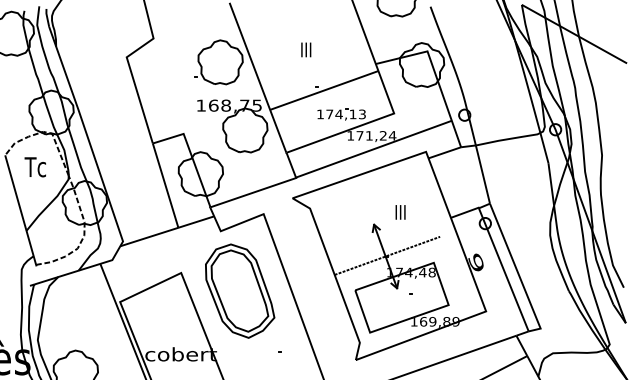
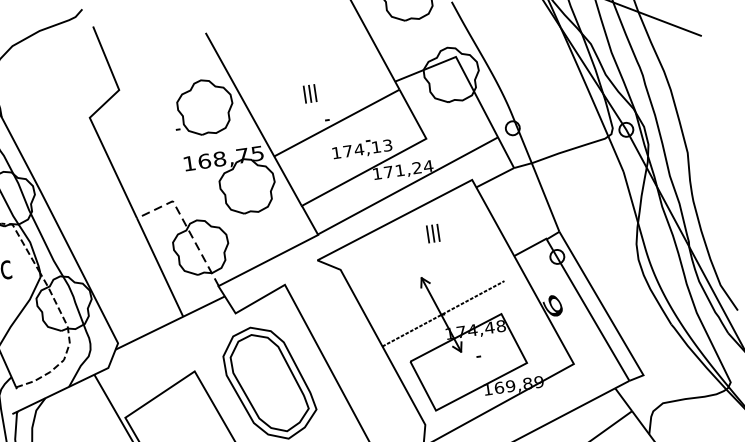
text: (306, 49) -> (310, 93), moved
line: (191, 154) -> (186, 224), solid -> dashed
text: (400, 212) -> (433, 233), moved

